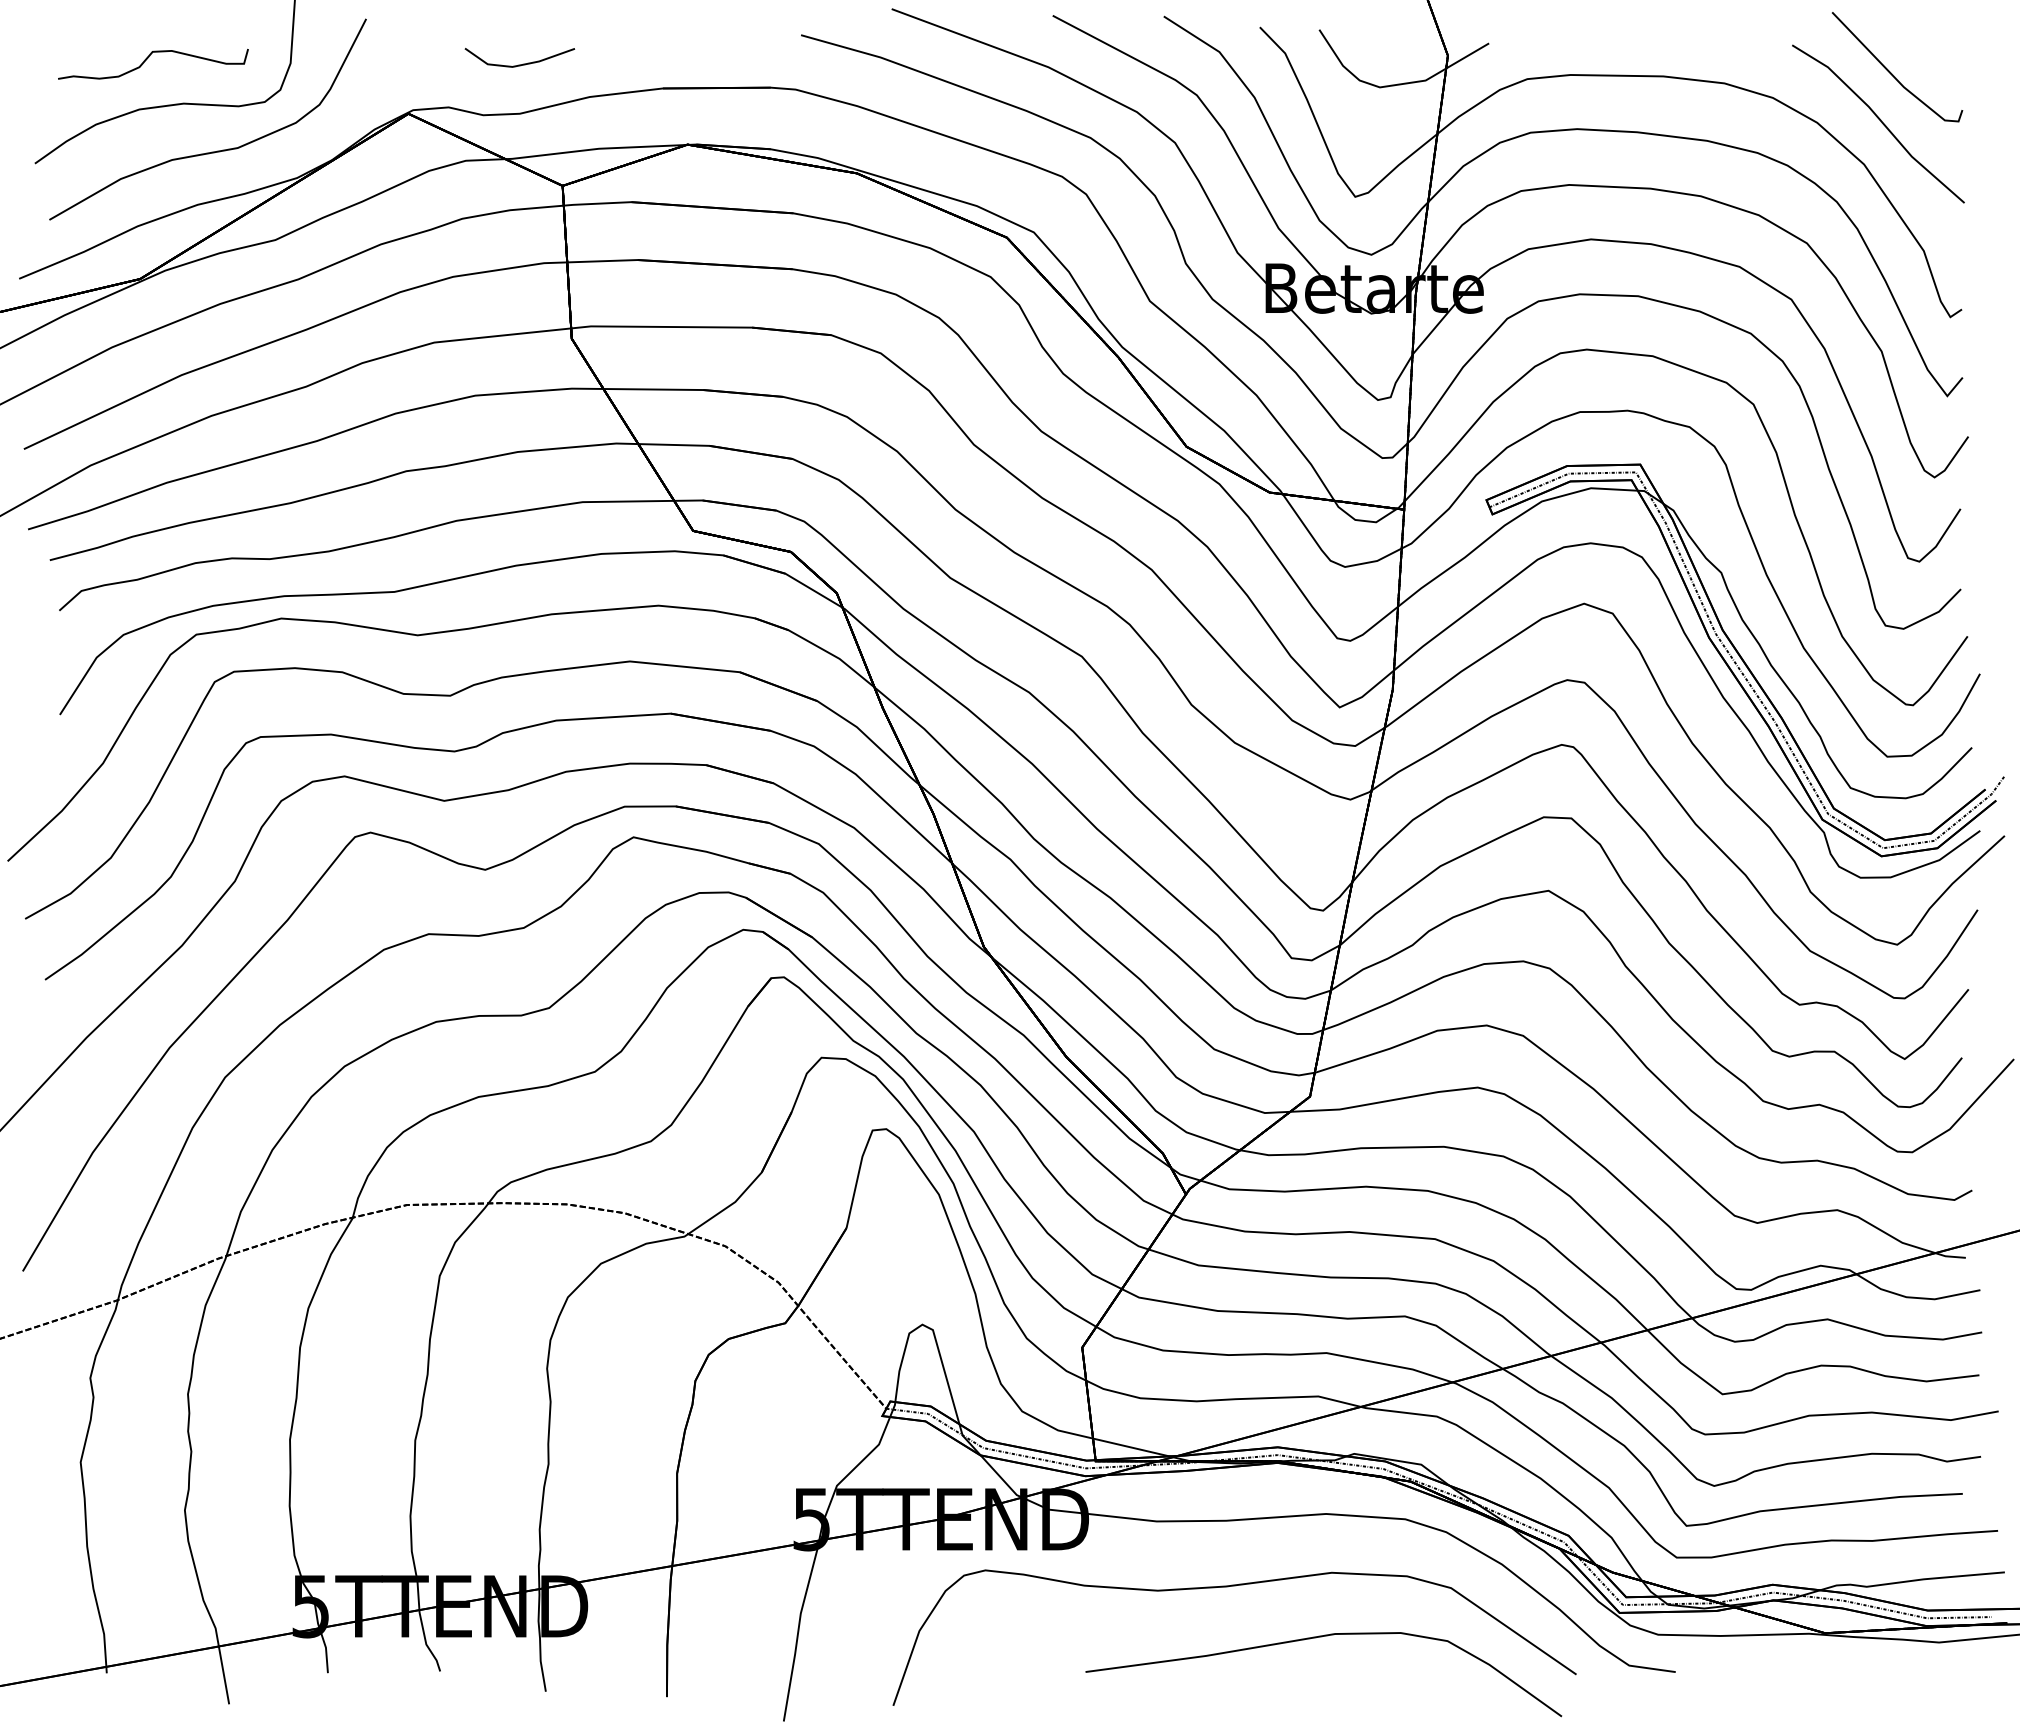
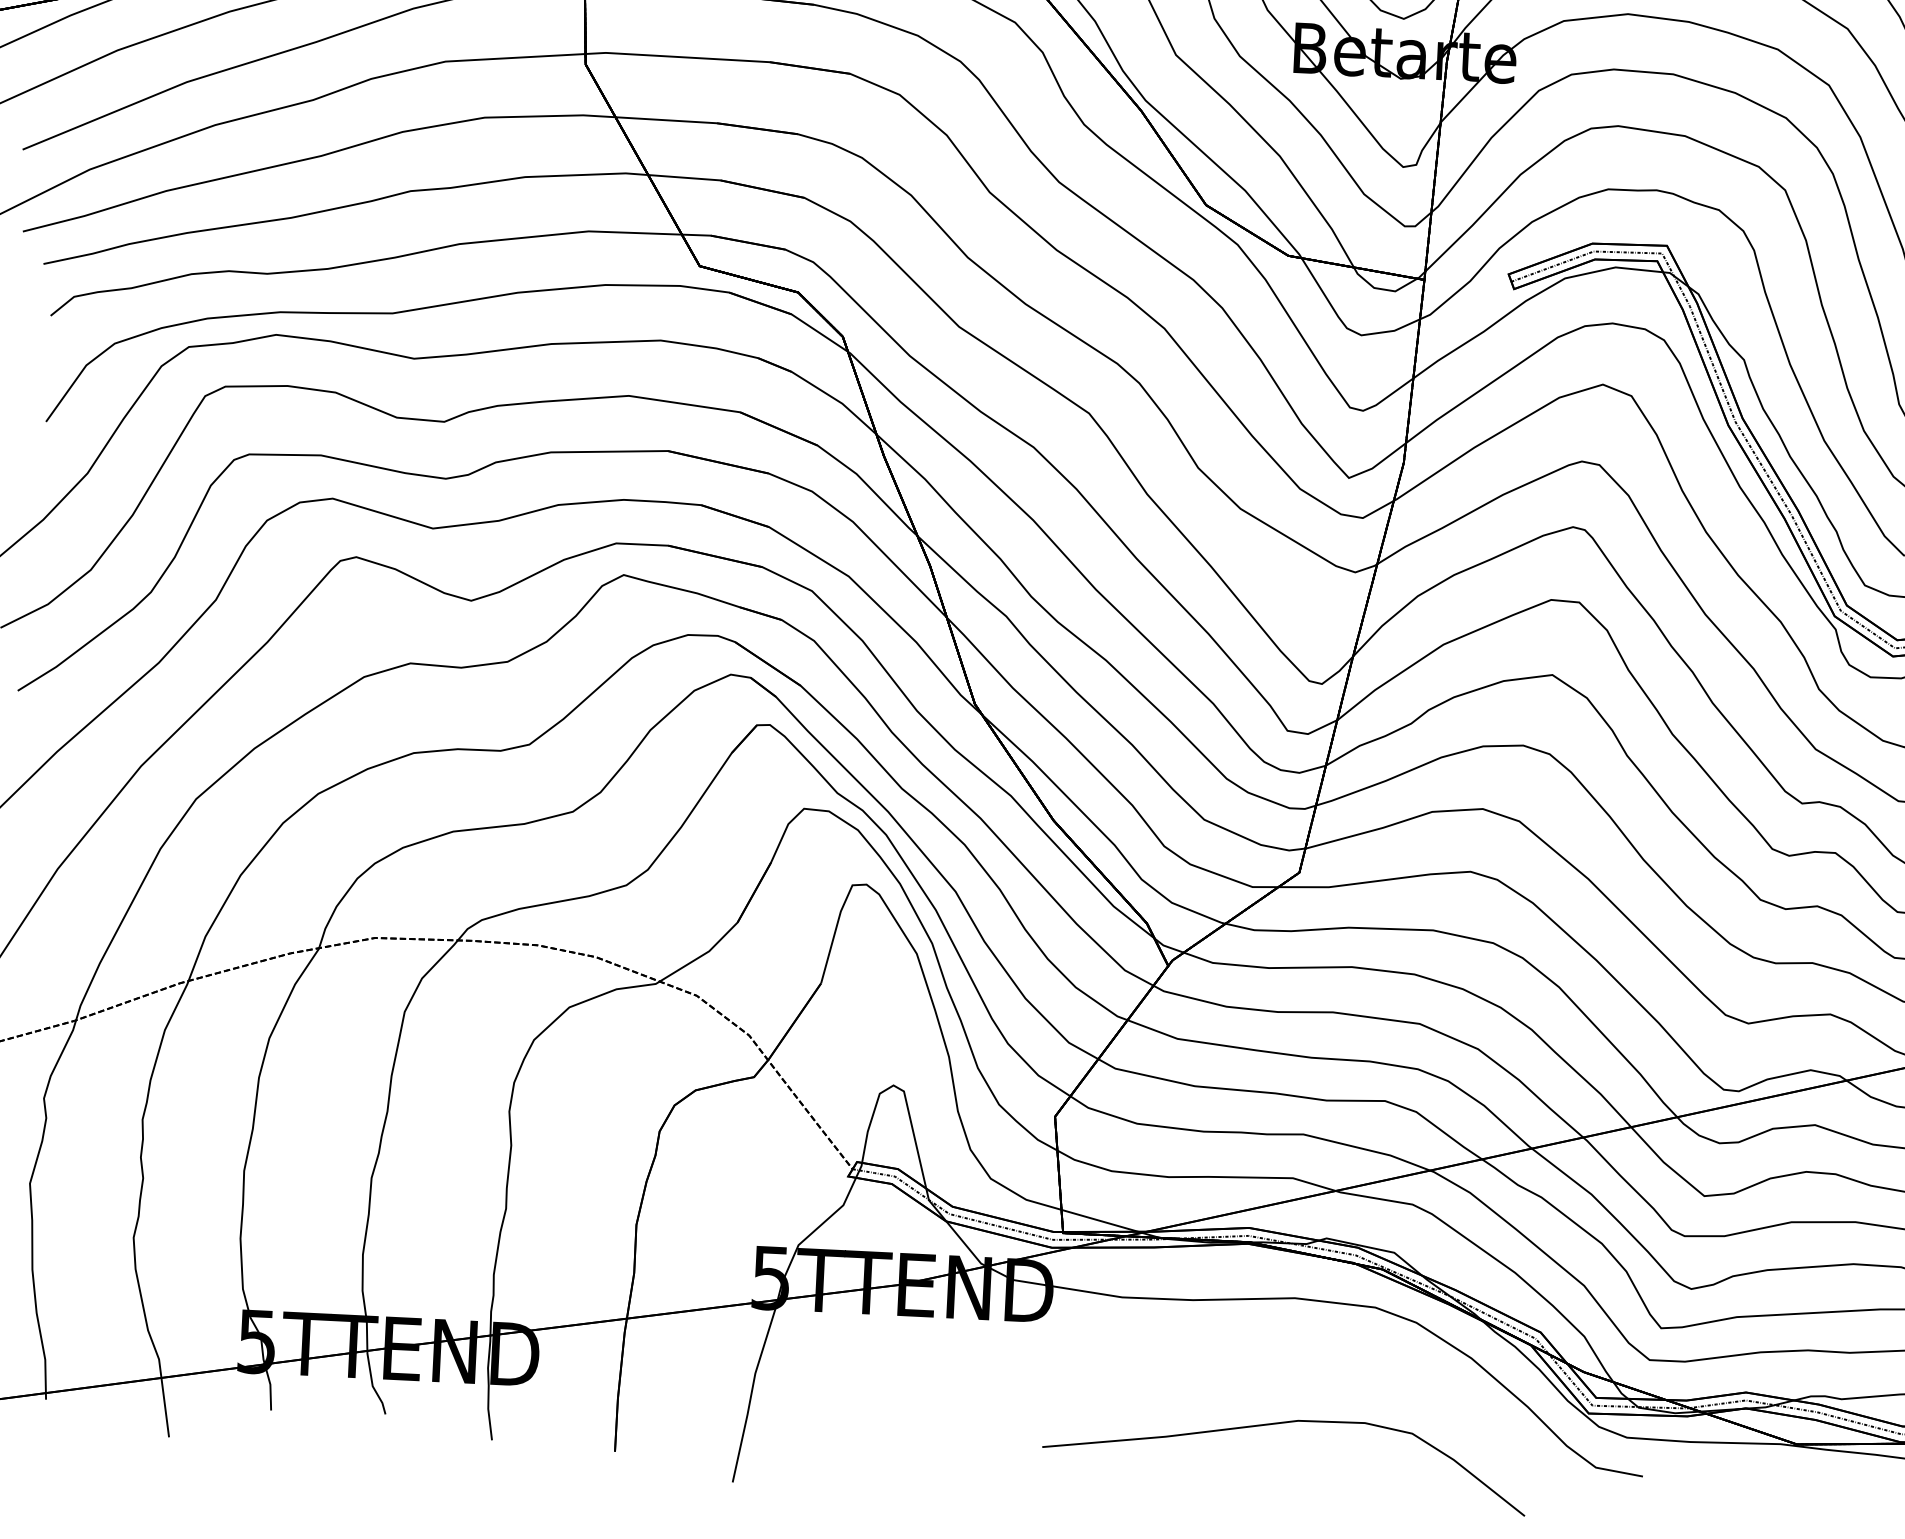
curve: (1228, 1587) -> (1191, 1368), removed

